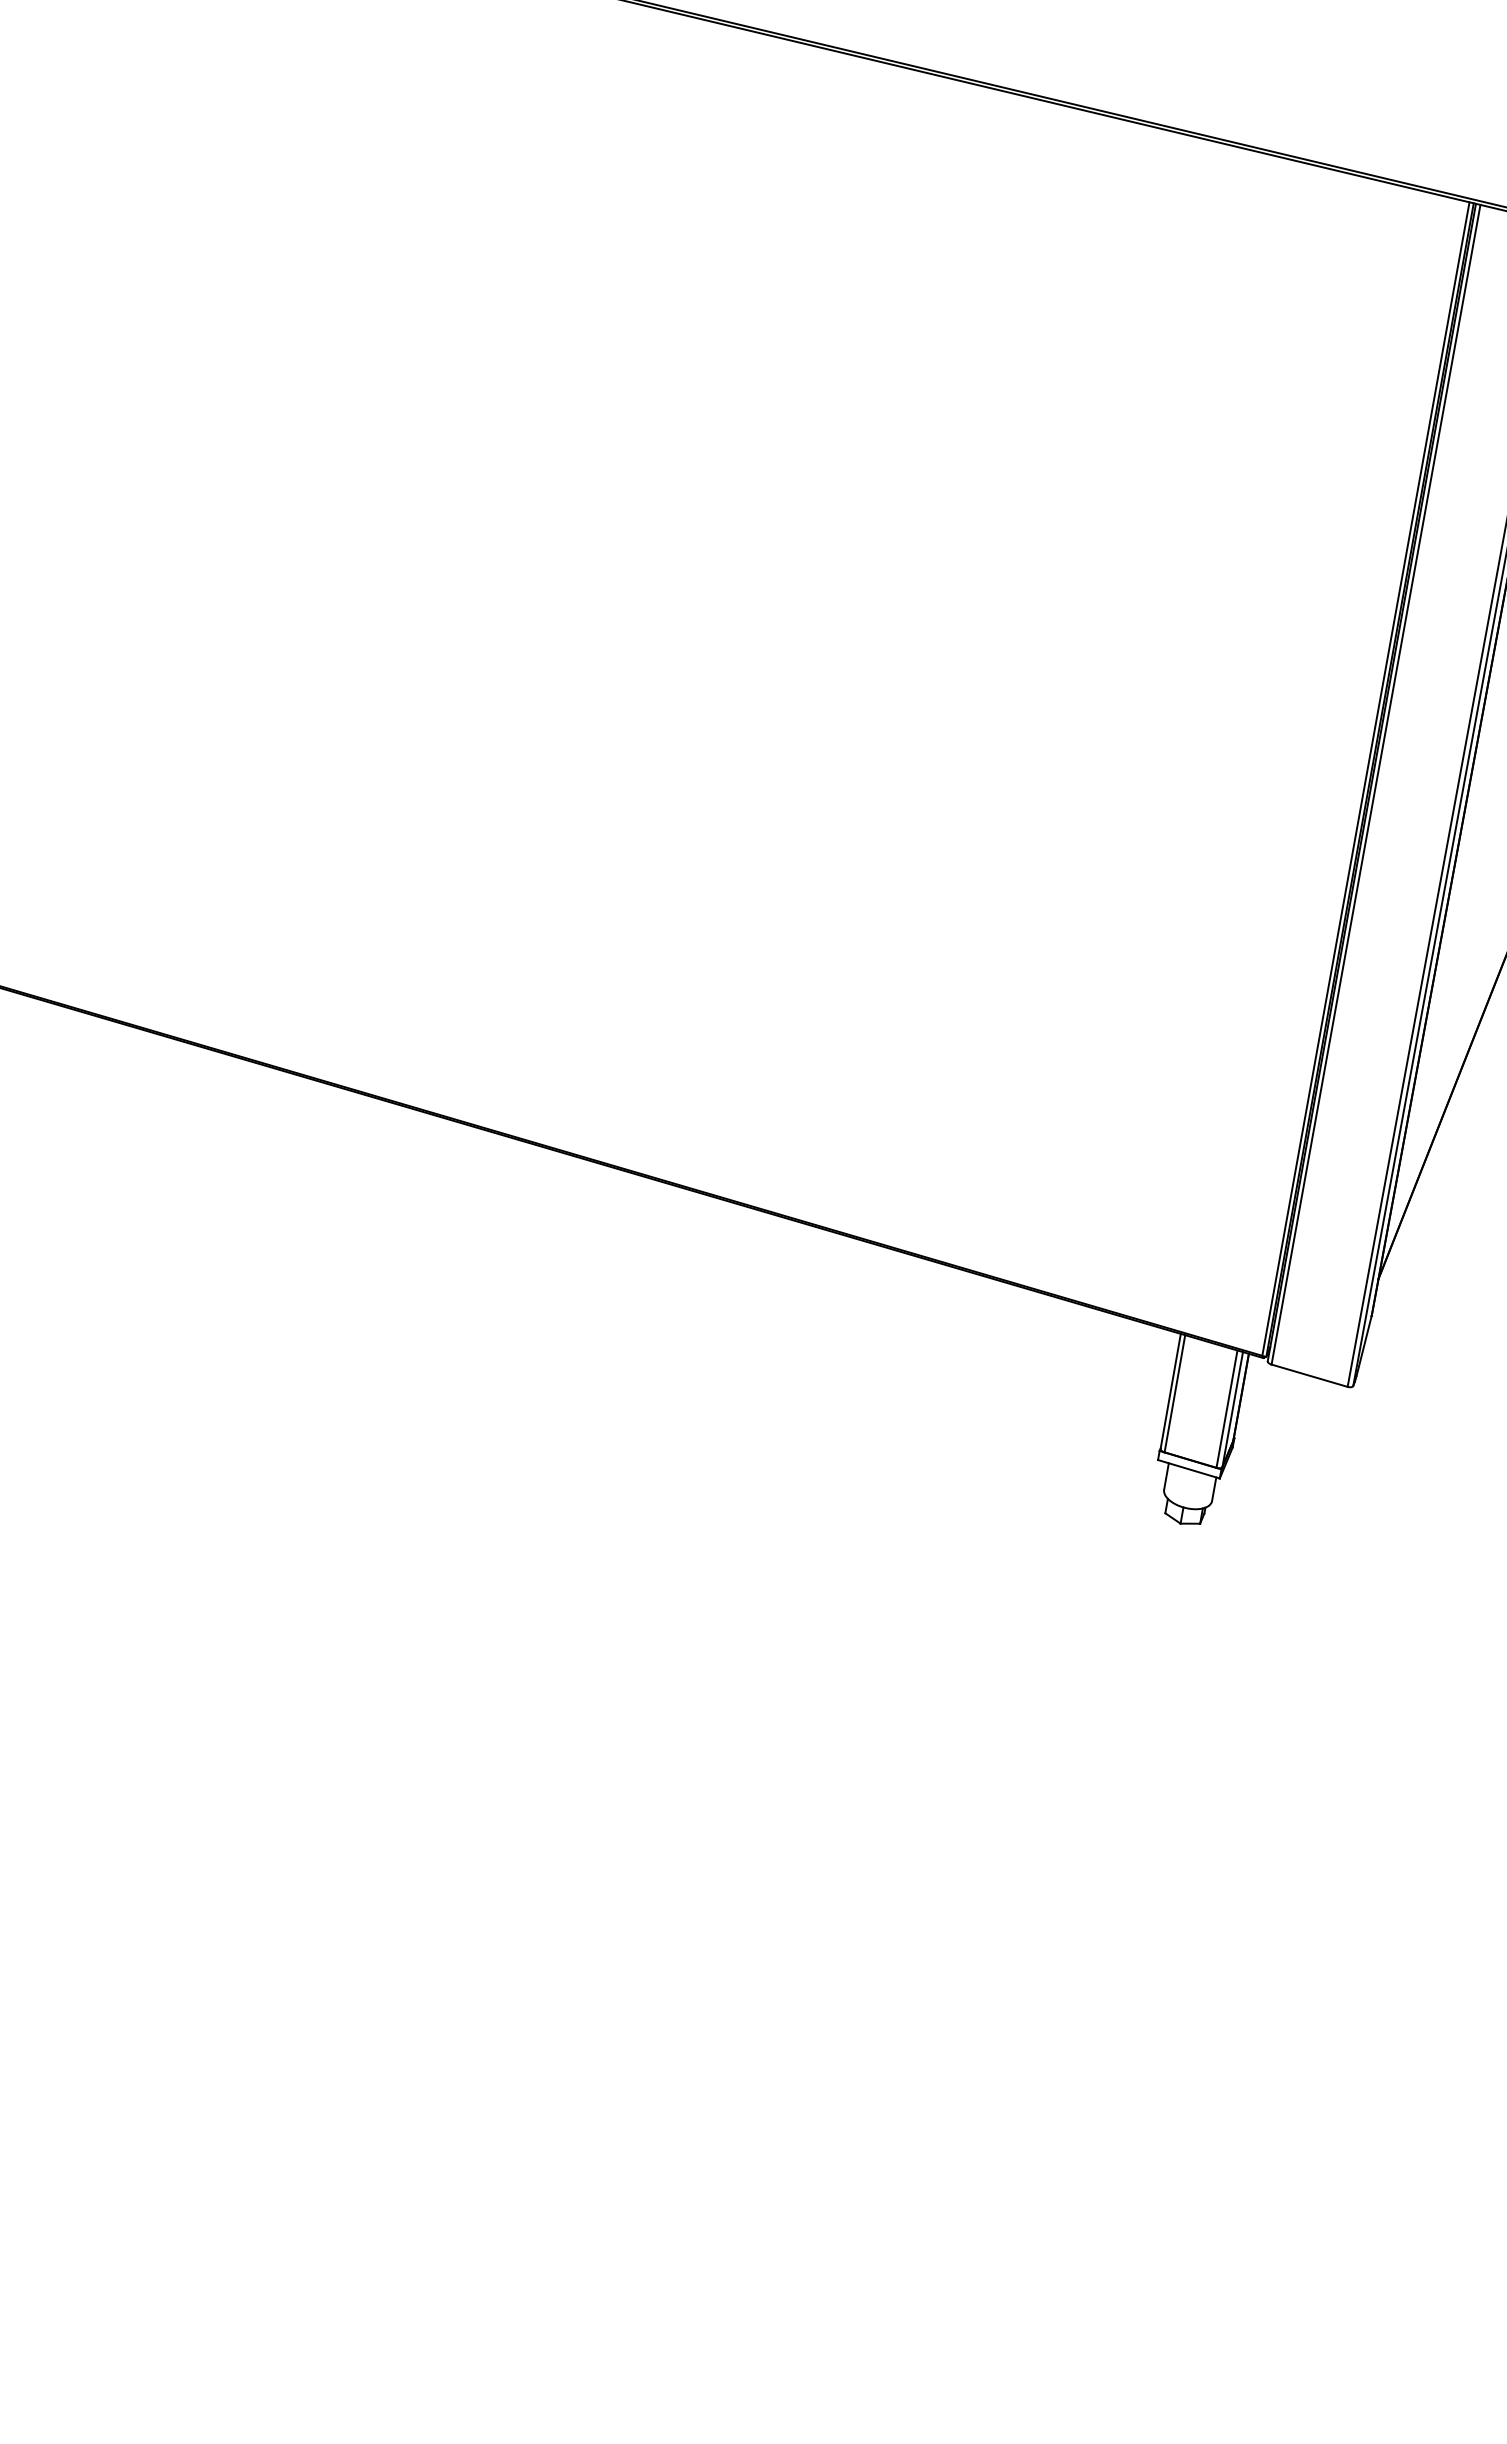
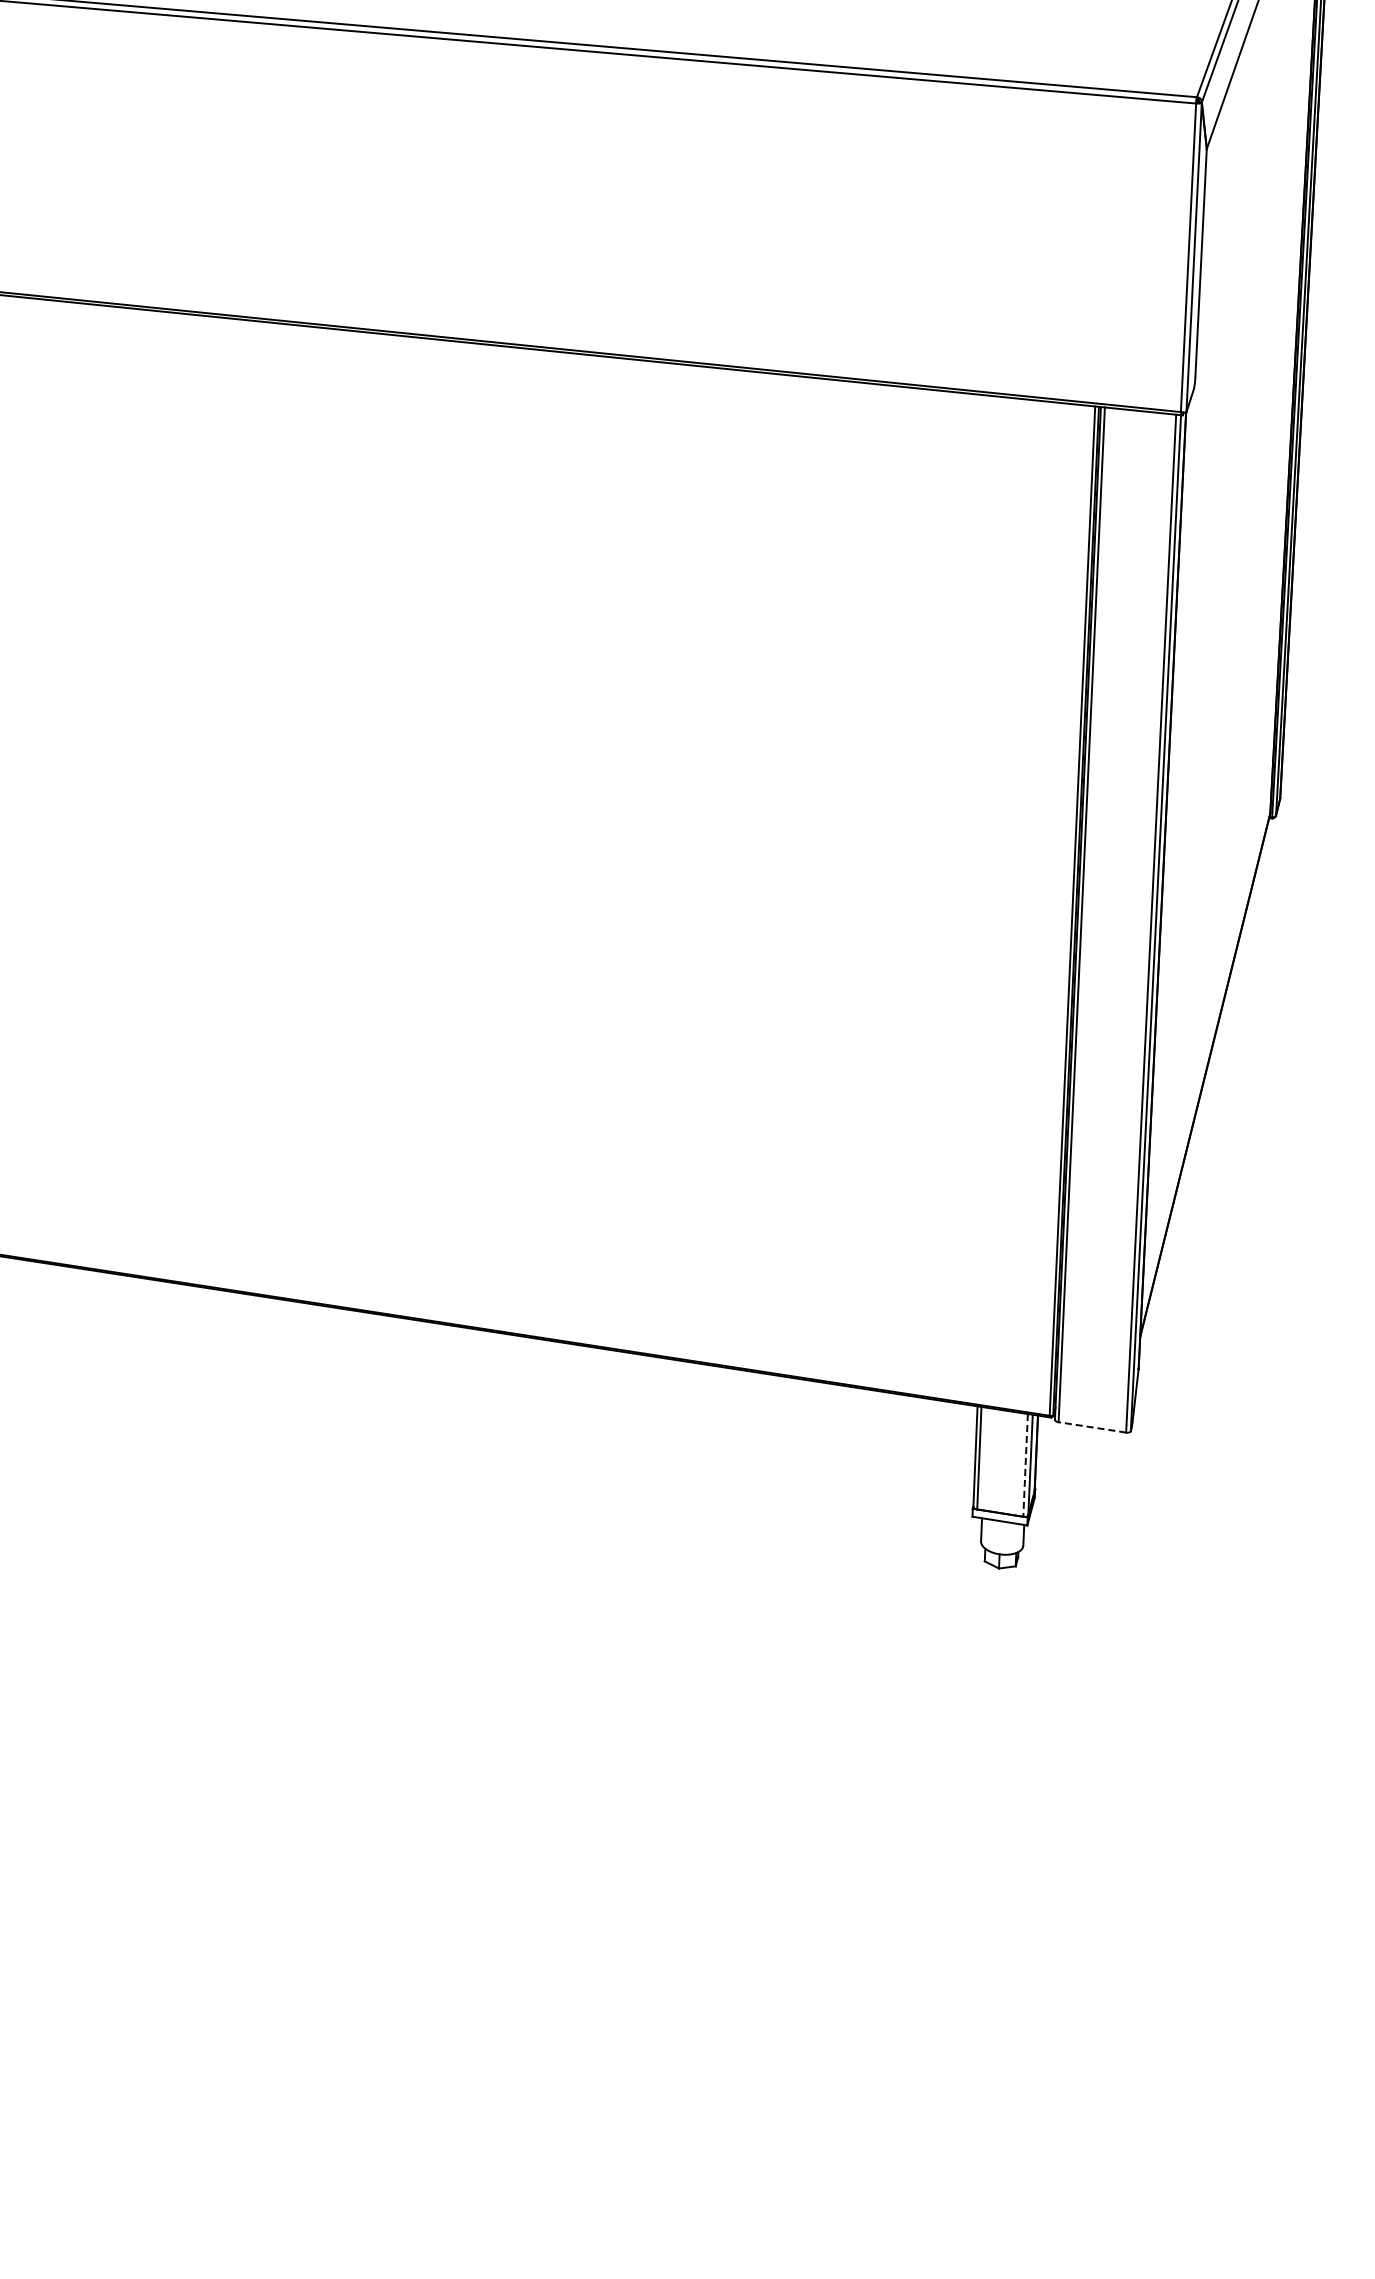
line: (1308, 1375) -> (1091, 1427), solid -> dashed
line: (1226, 1409) -> (1025, 1465), solid -> dashed

